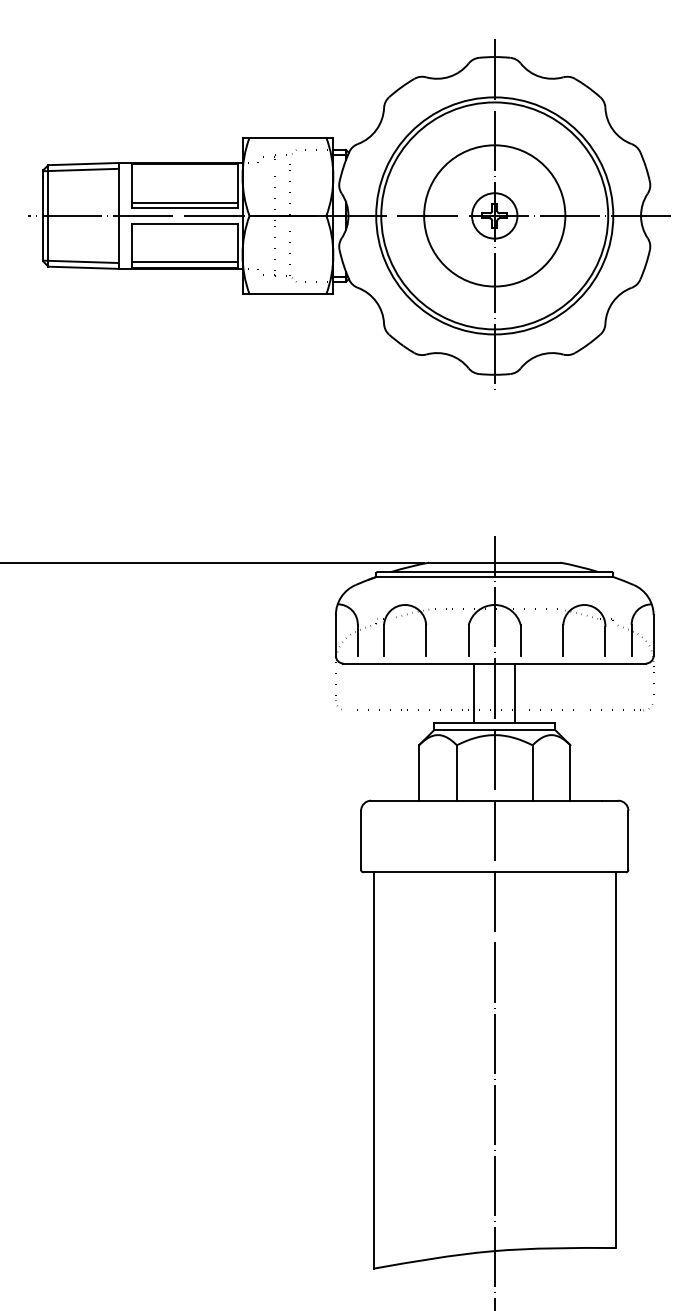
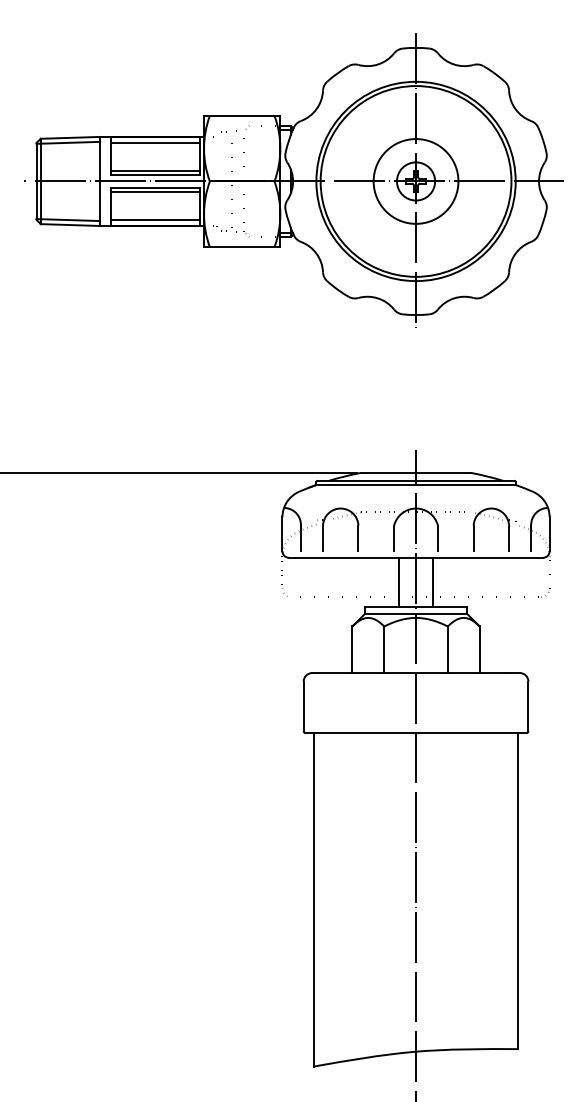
line: (183, 170) -> (154, 143), added
circle: (494, 215) -> (415, 181), size x0.71
line: (183, 229) -> (154, 192), added

